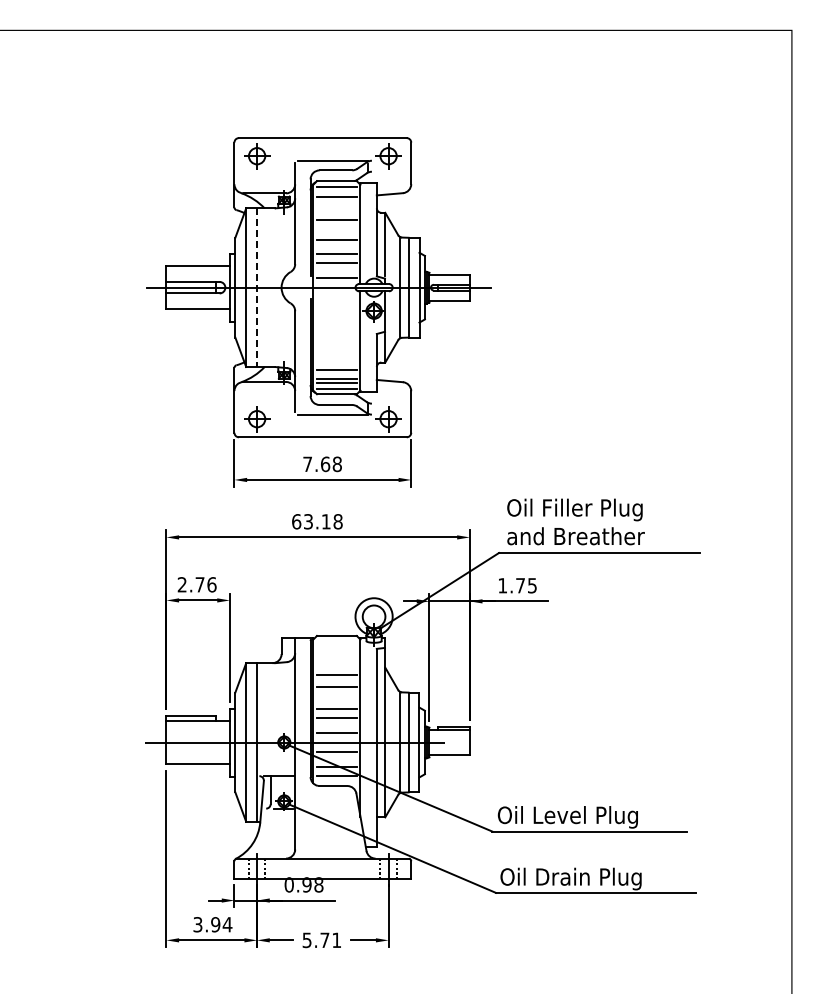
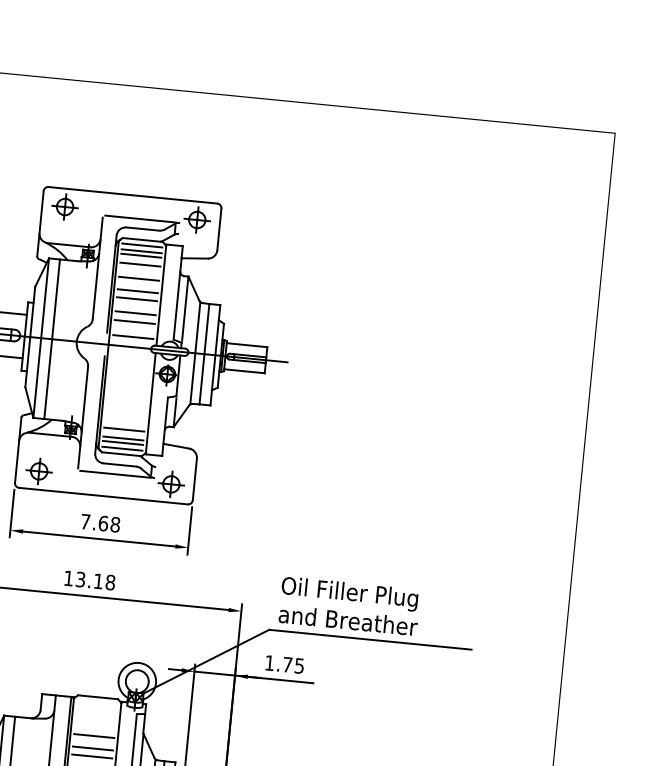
line: (336, 192) -> (141, 251), added
line: (336, 205) -> (140, 264), added
line: (336, 232) -> (137, 291), added
line: (257, 288) -> (52, 340), dashed -> solid
text: (296, 521) -> (68, 578), 63.18 -> 13.18
line: (336, 694) -> (91, 756), added

